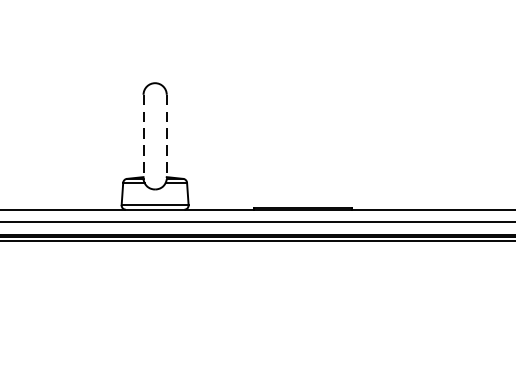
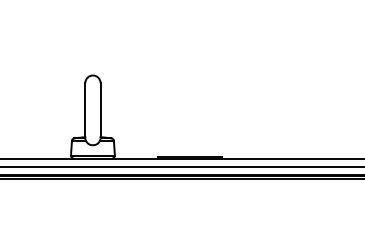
line: (143, 136) -> (85, 110), dashed -> solid
line: (166, 136) -> (100, 110), dashed -> solid

